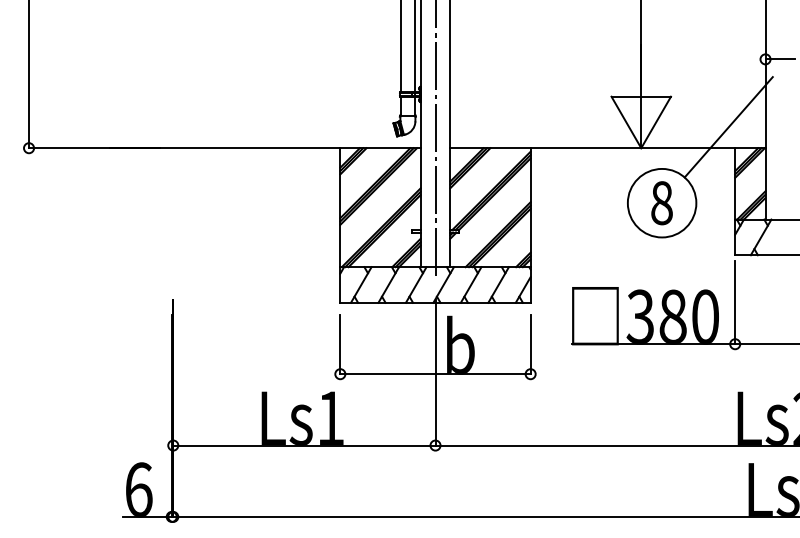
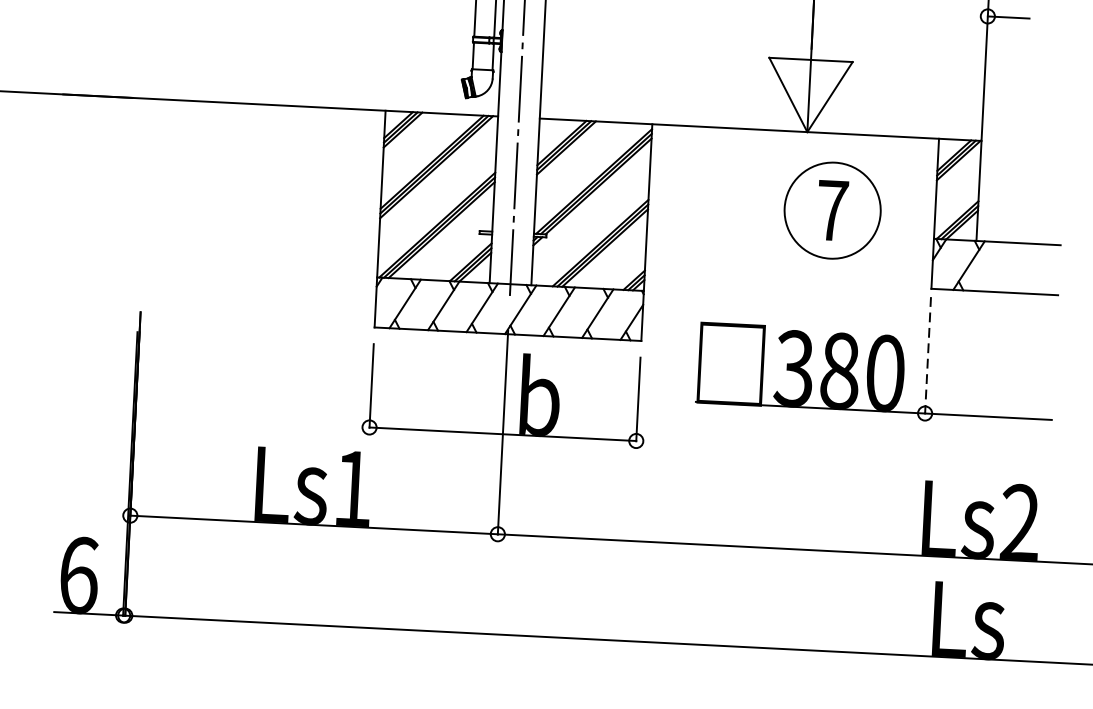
line: (728, 127) -> (931, 109), removed
text: (661, 203) -> (831, 211), 8 -> 7
line: (735, 302) -> (928, 355), solid -> dashed

